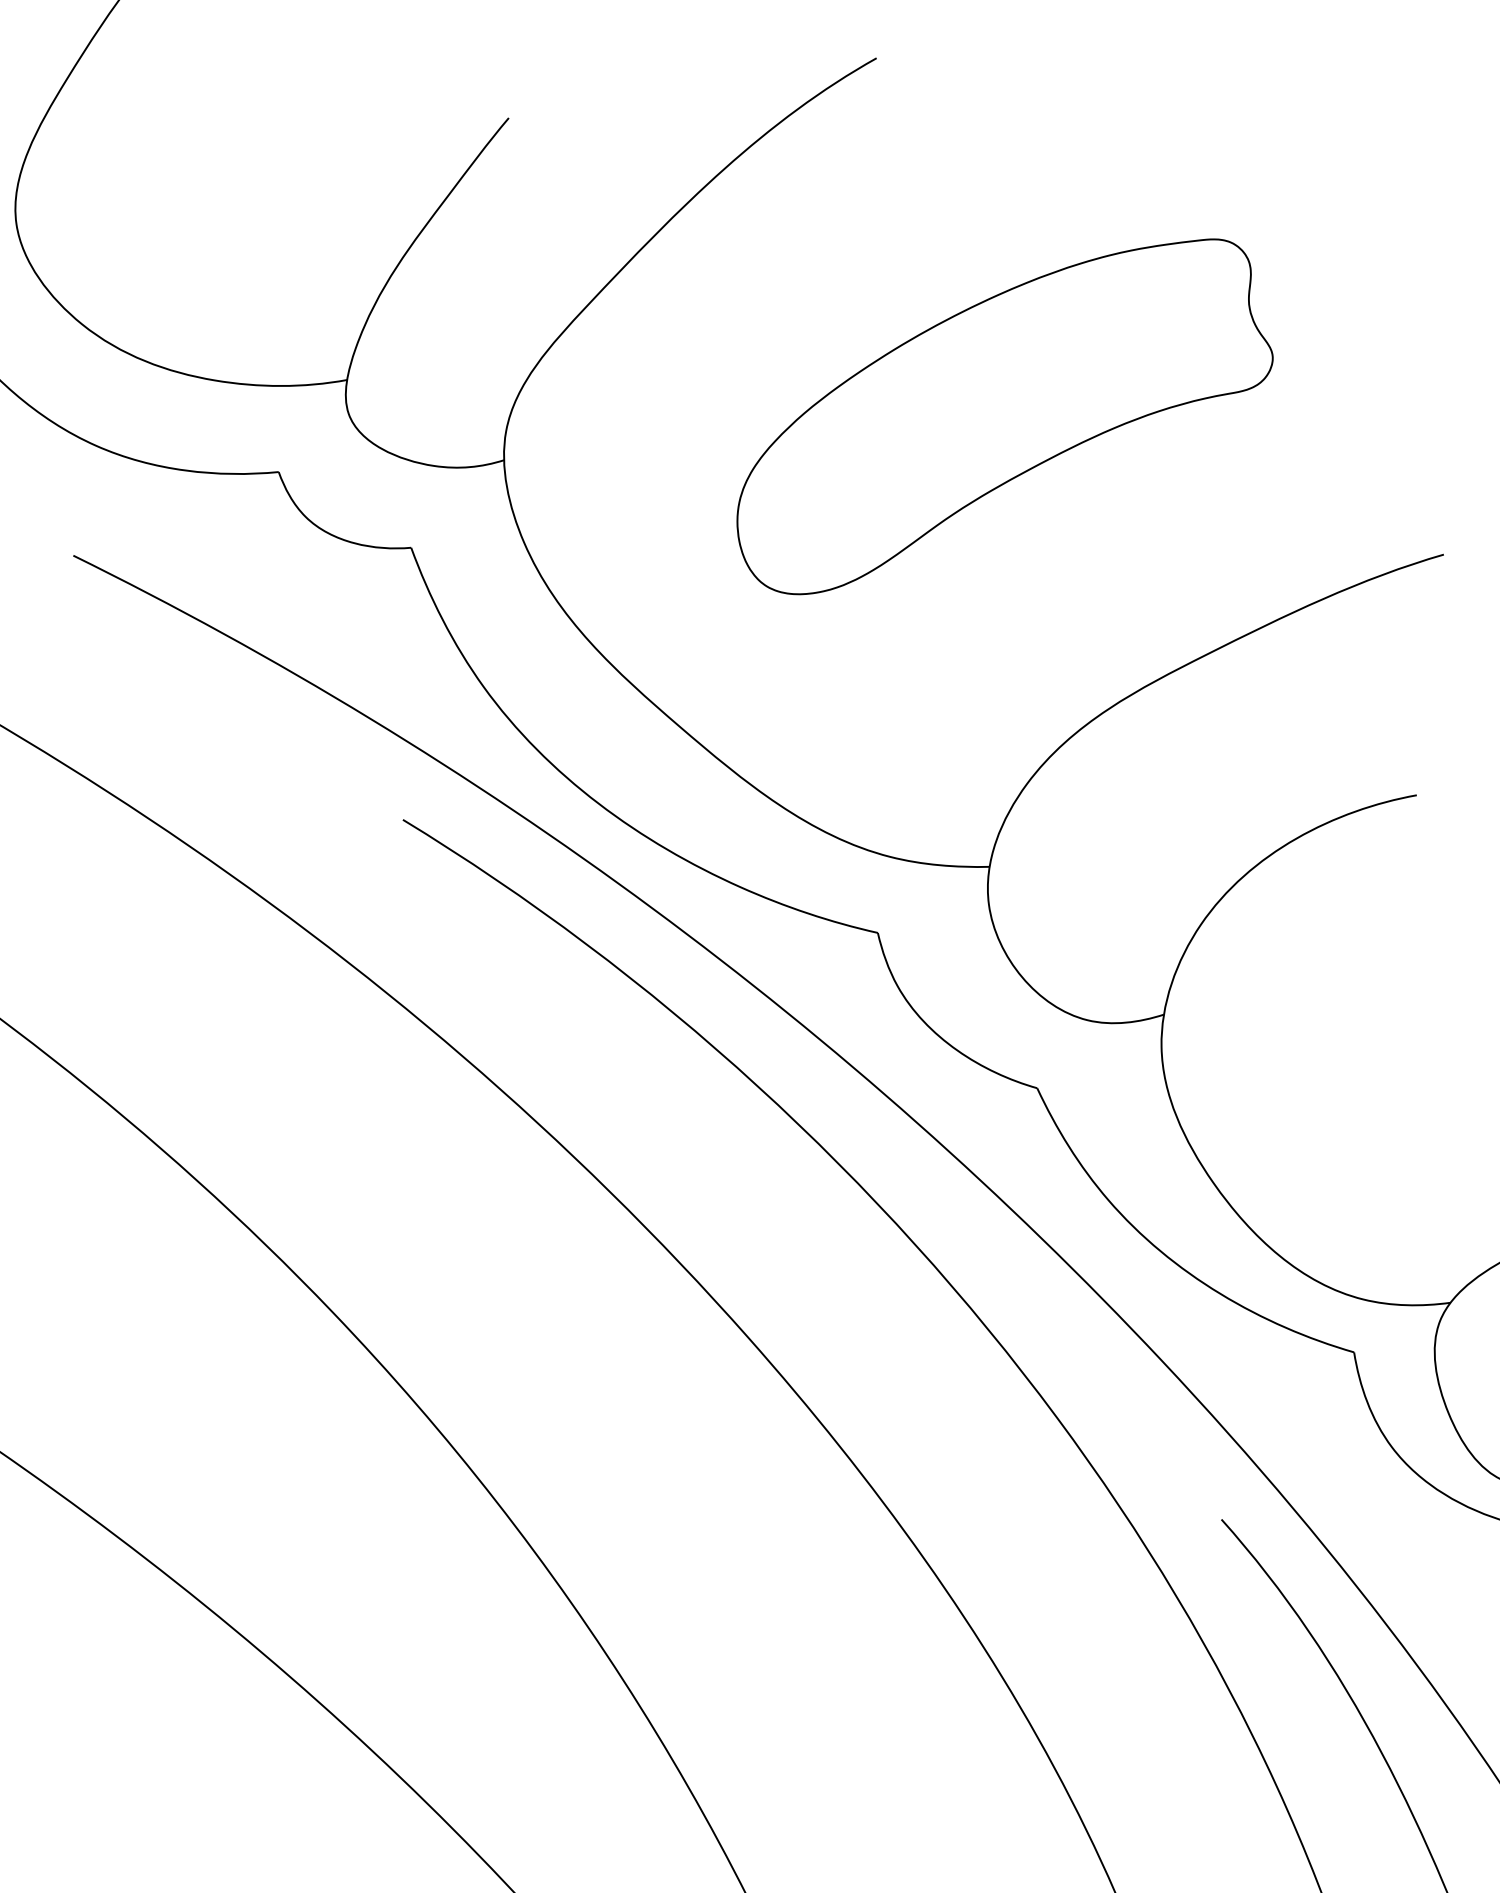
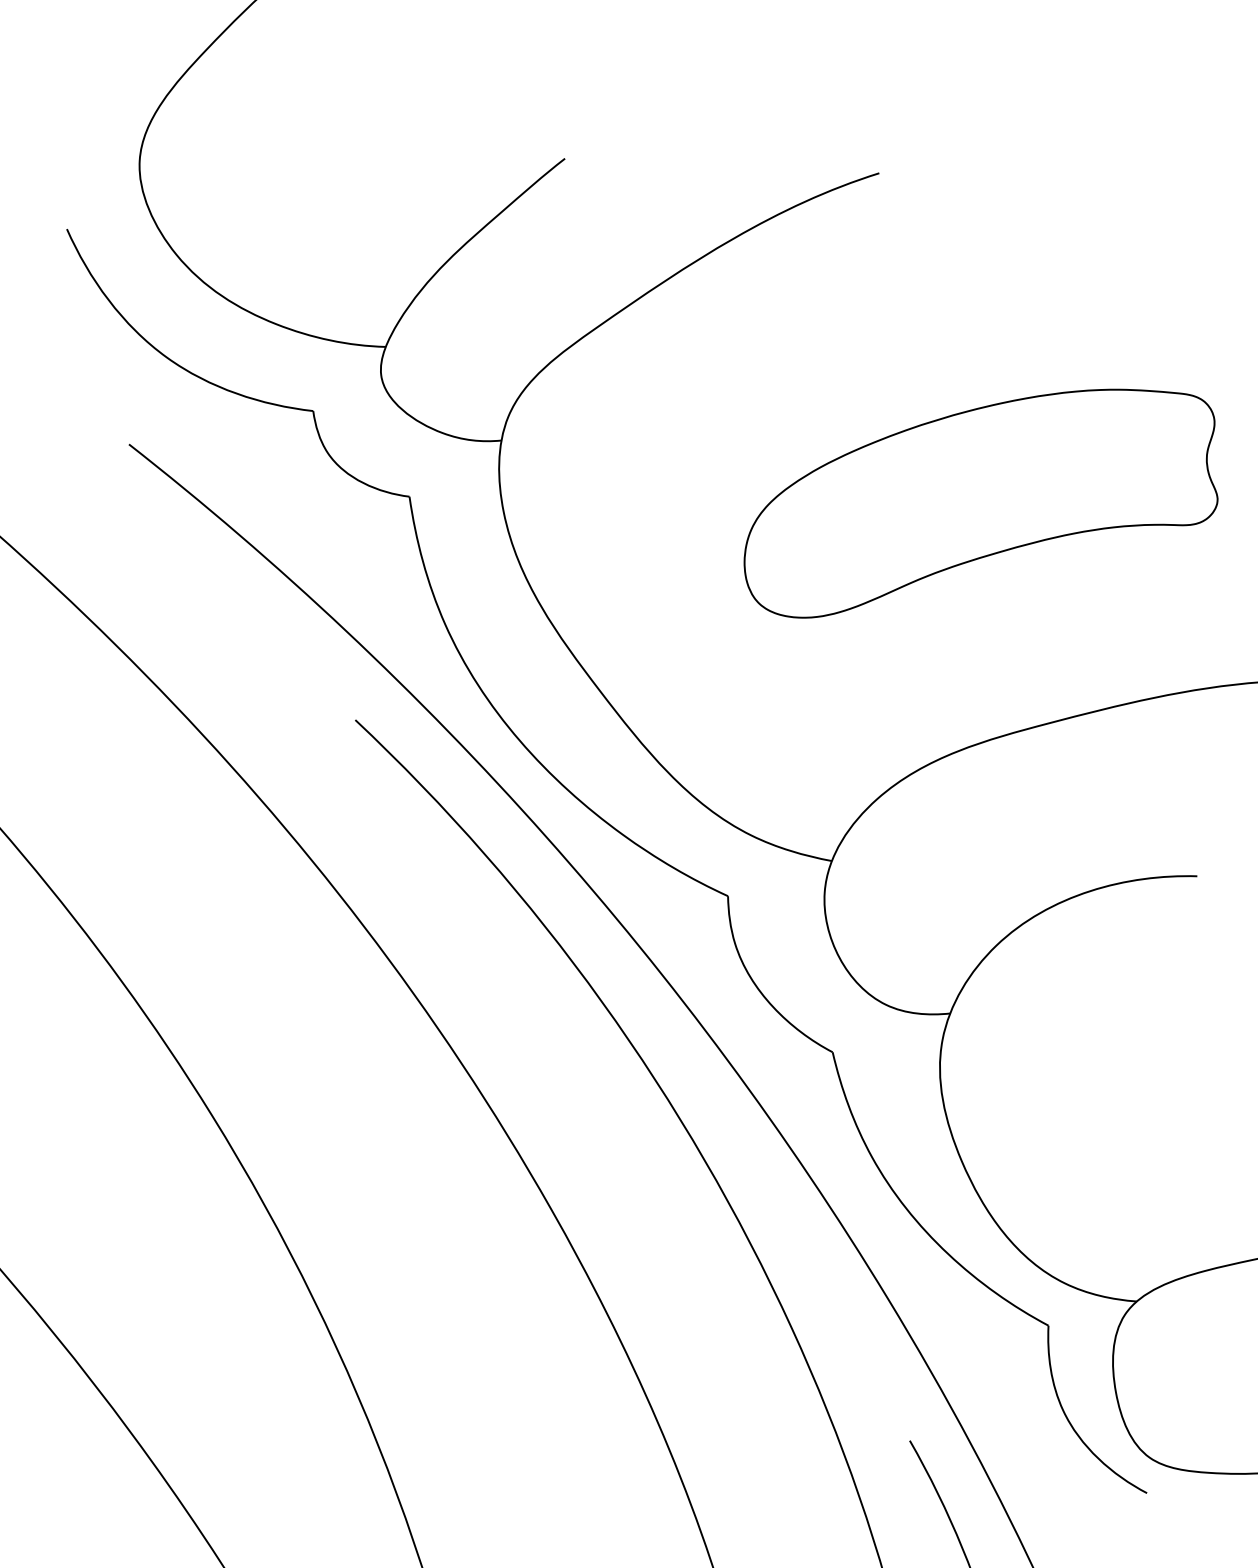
part: (1004, 416) -> (985, 504), moved

